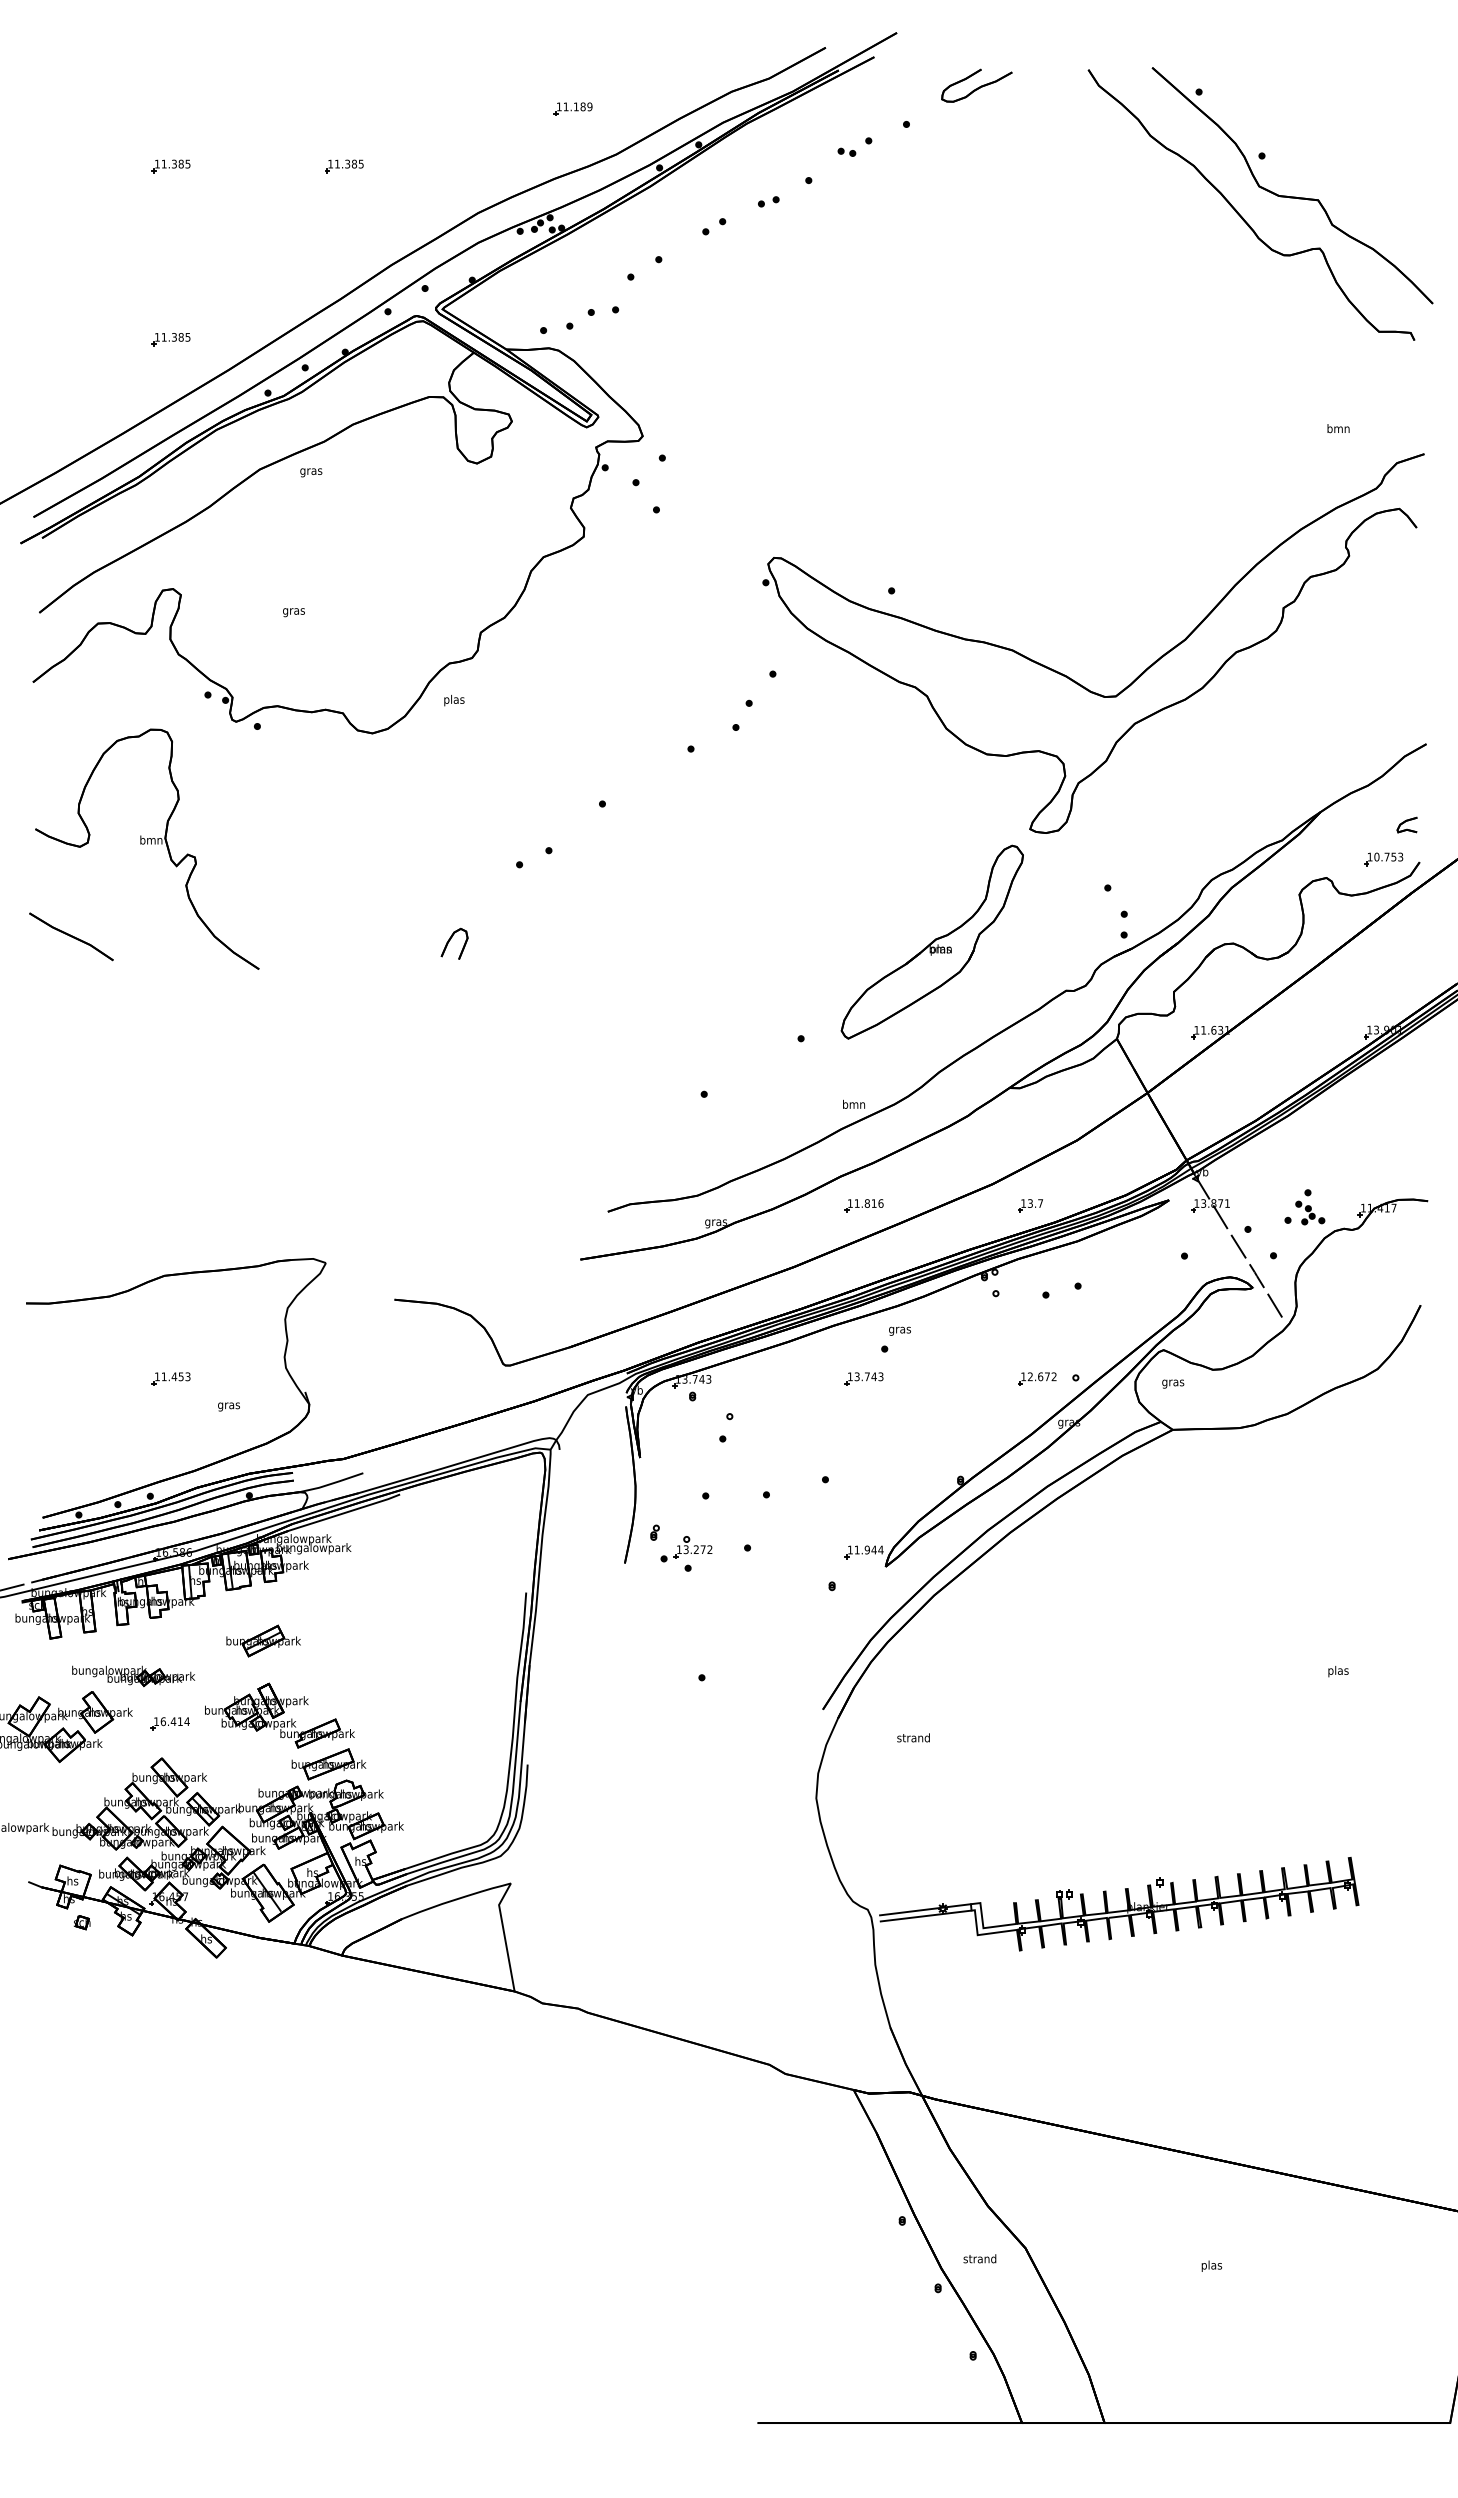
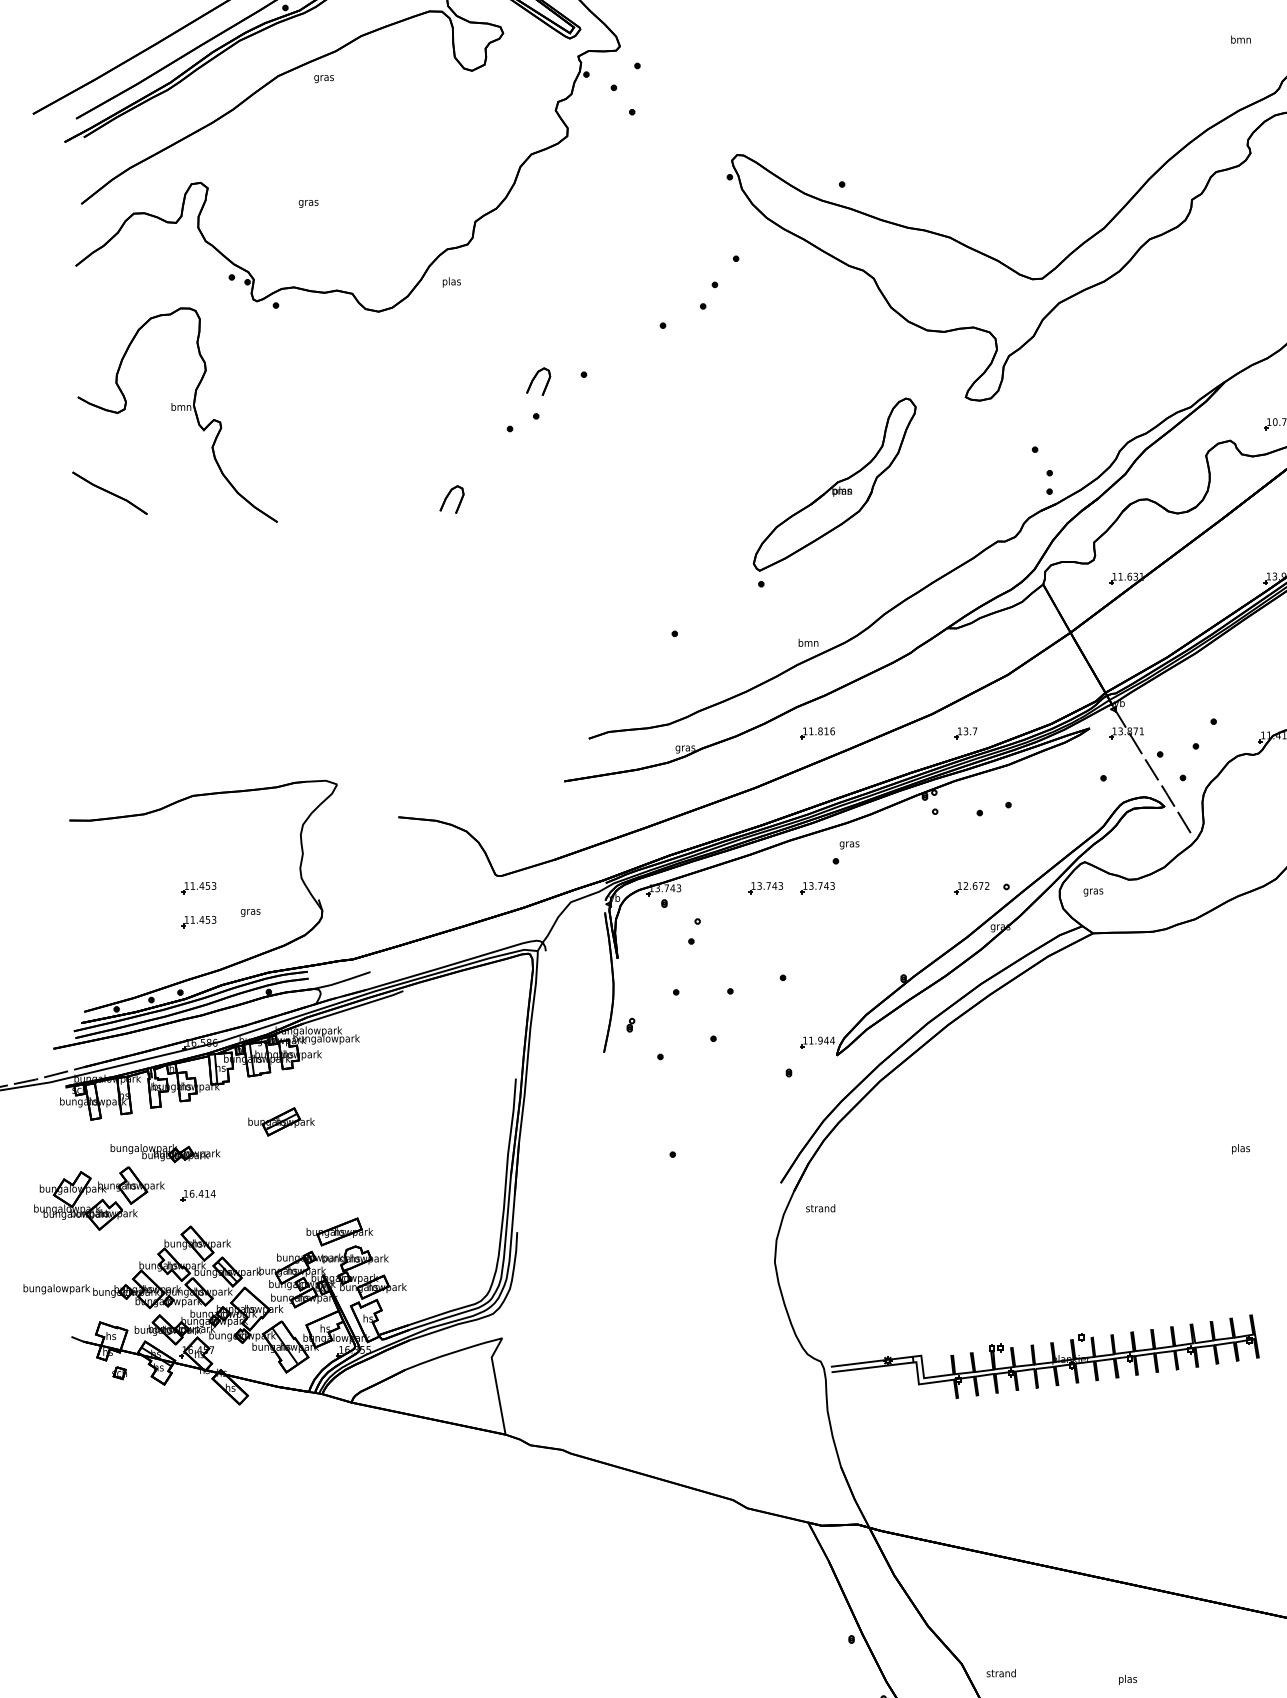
part: (551, 811) -> (538, 381), added
part: (931, 941) -> (833, 484), moved
part: (1310, 1212) -> (1215, 739), removed
part: (805, 1378) -> (765, 887), added
part: (170, 1416) -> (198, 921), added
part: (686, 1549) -> (659, 1040), removed
part: (279, 1715) -> (295, 1188), removed
text: (913, 1737) -> (820, 1207), moved
text: (979, 2258) -> (1000, 1673), moved

